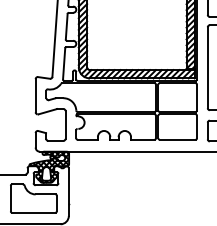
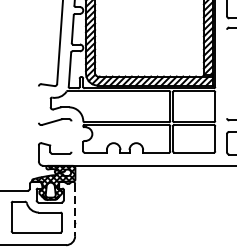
line: (207, 67) -> (226, 73), removed
line: (35, 95) -> (38, 104), removed
line: (65, 124) -> (71, 136), removed
line: (68, 192) -> (74, 210), solid -> dashed

